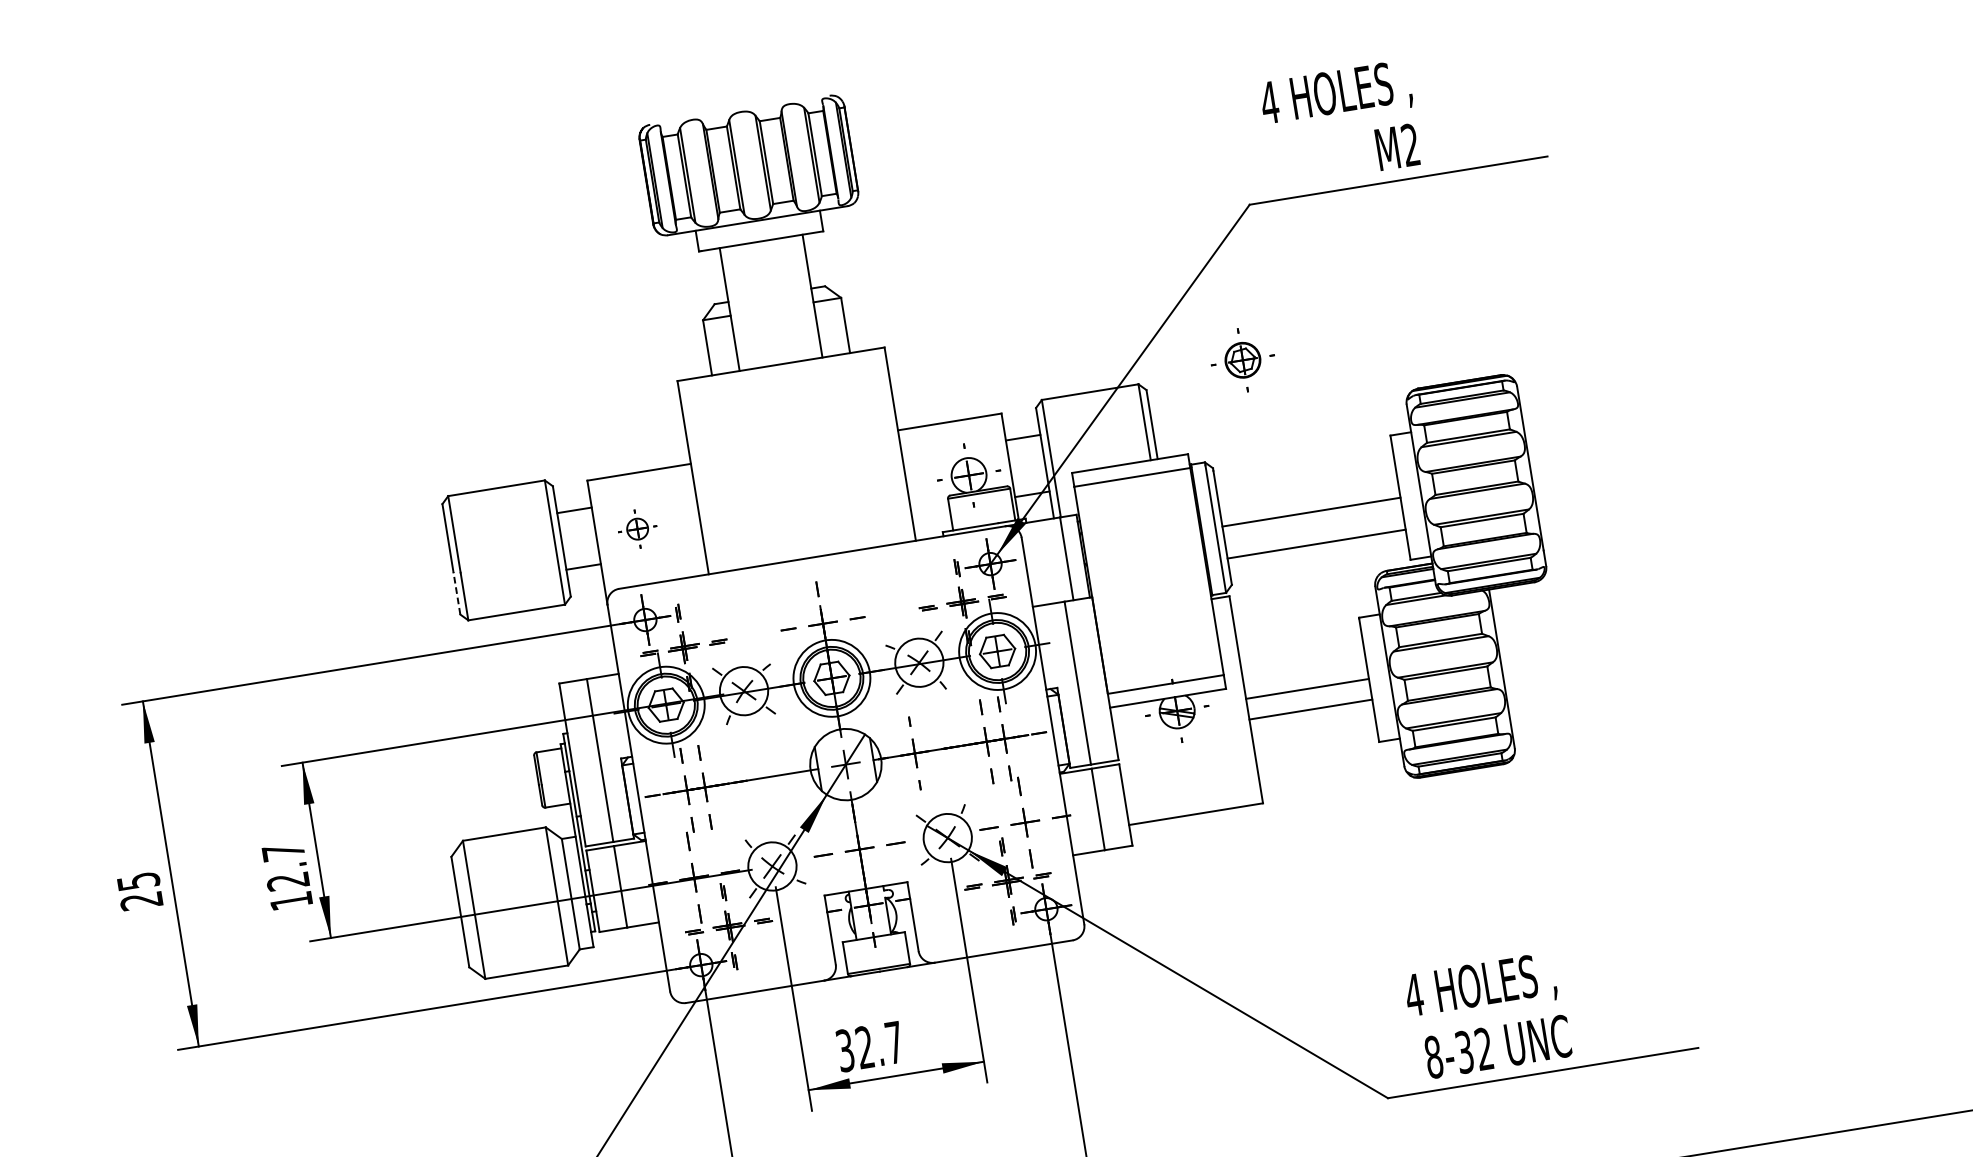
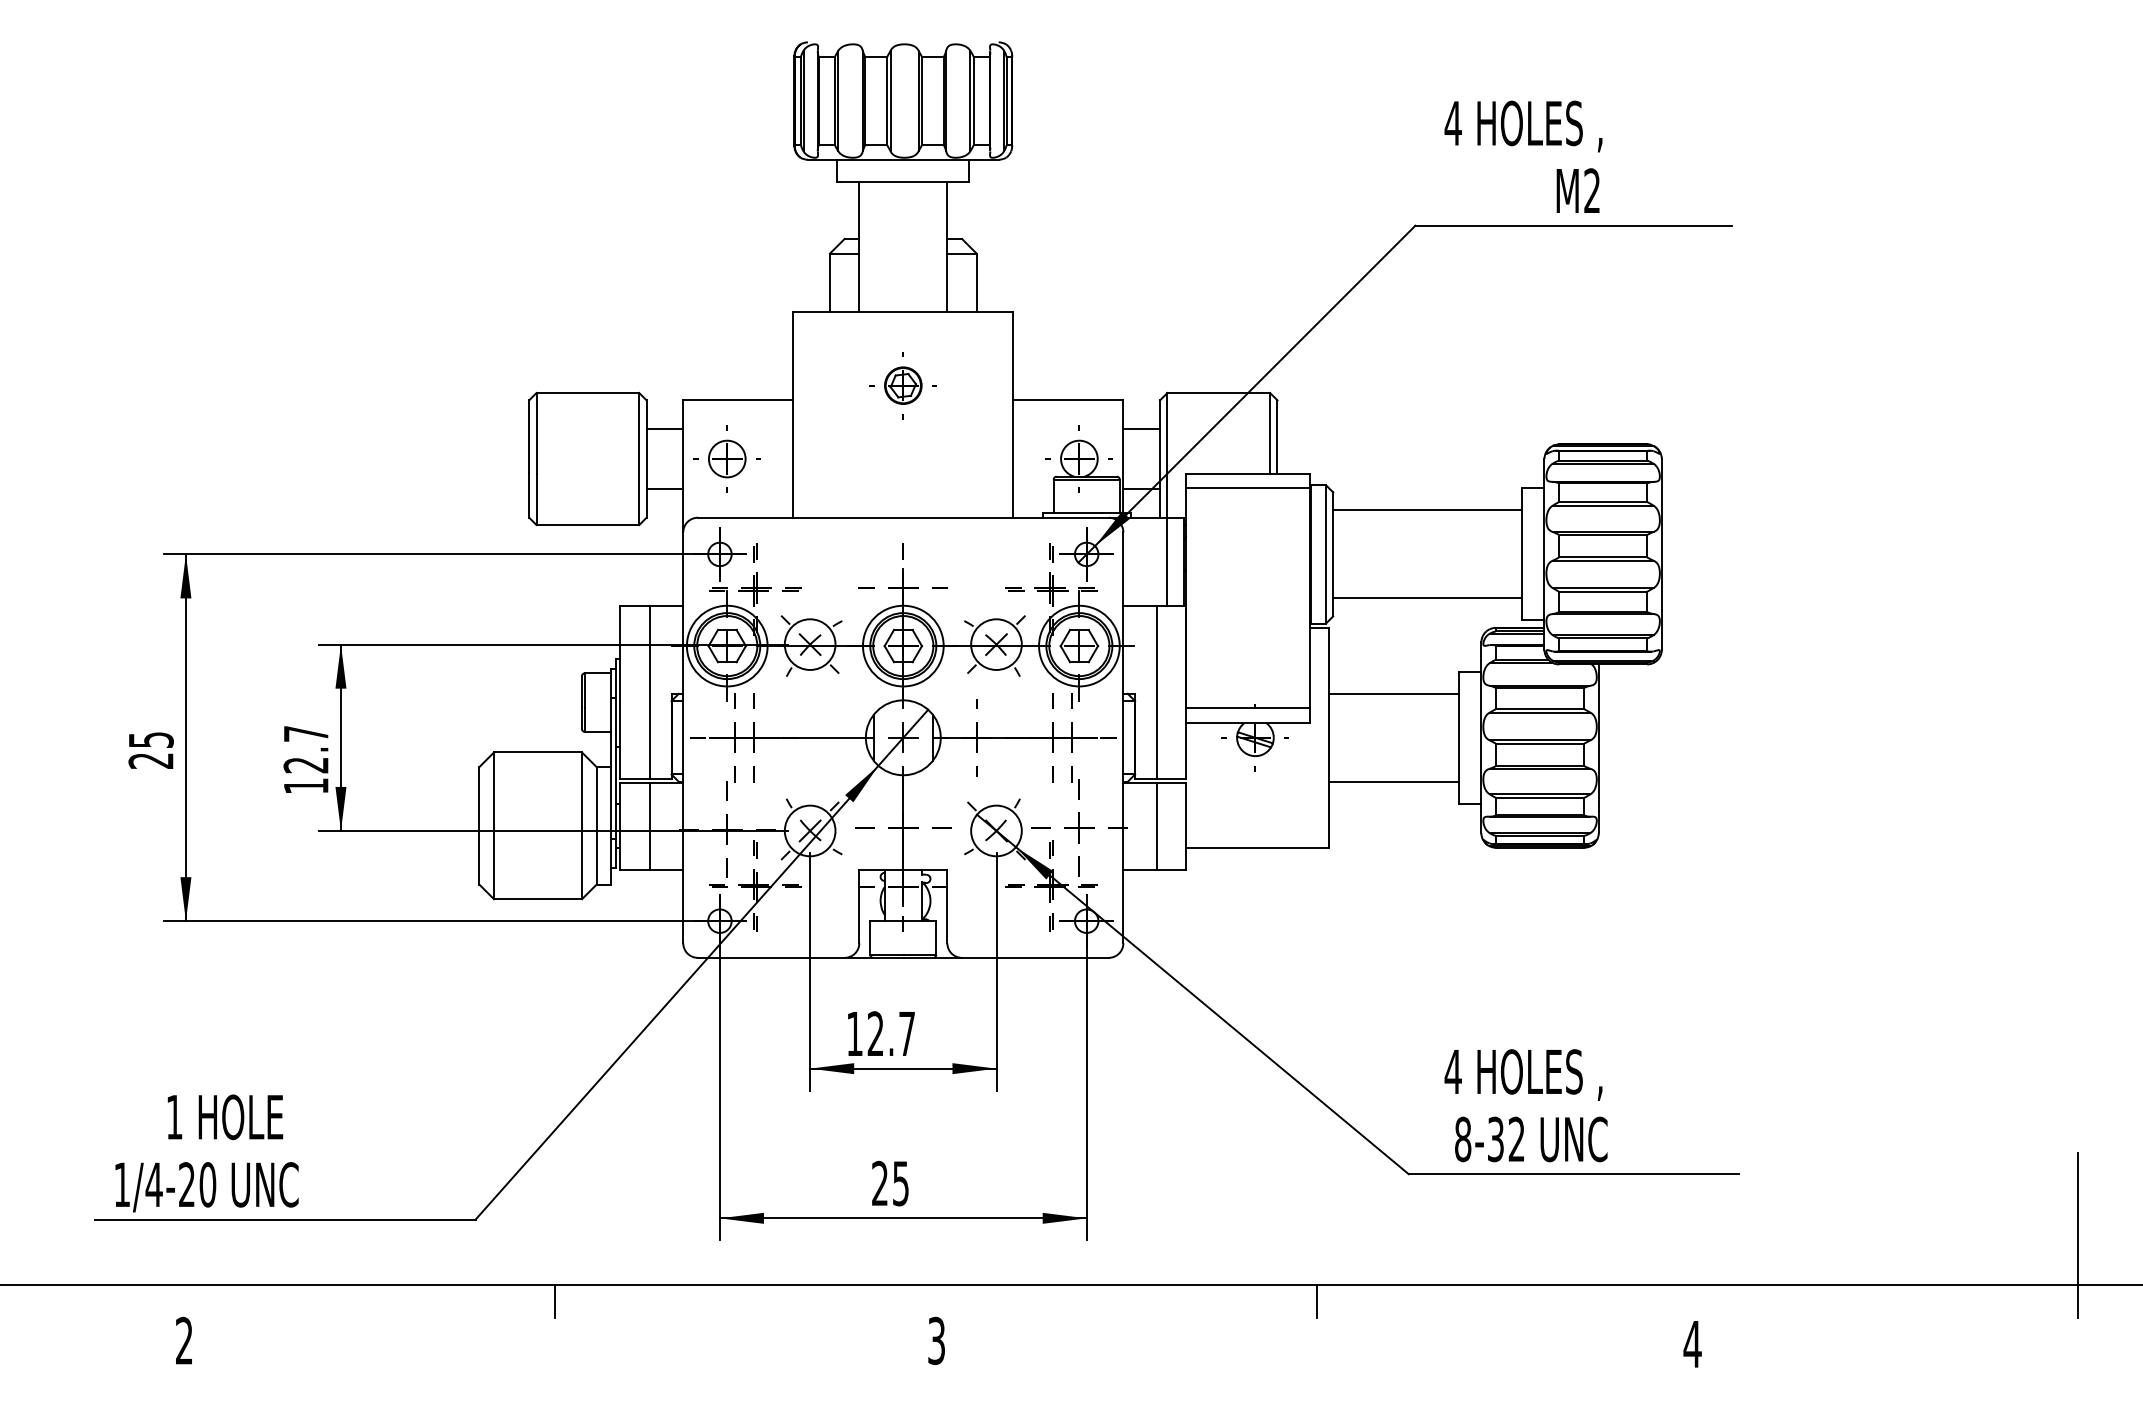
part: (1242, 360) -> (902, 385), moved
line: (1311, 512) -> (1427, 598), moved
part: (636, 528) -> (726, 458), size x1.67
line: (1316, 544) -> (1427, 510), moved
line: (457, 592) -> (529, 494), dashed -> solid
line: (1306, 688) -> (1393, 781), moved
line: (1310, 709) -> (1393, 693), moved
text: (845, 1050) -> (854, 1033), 32.7 -> 12.7

